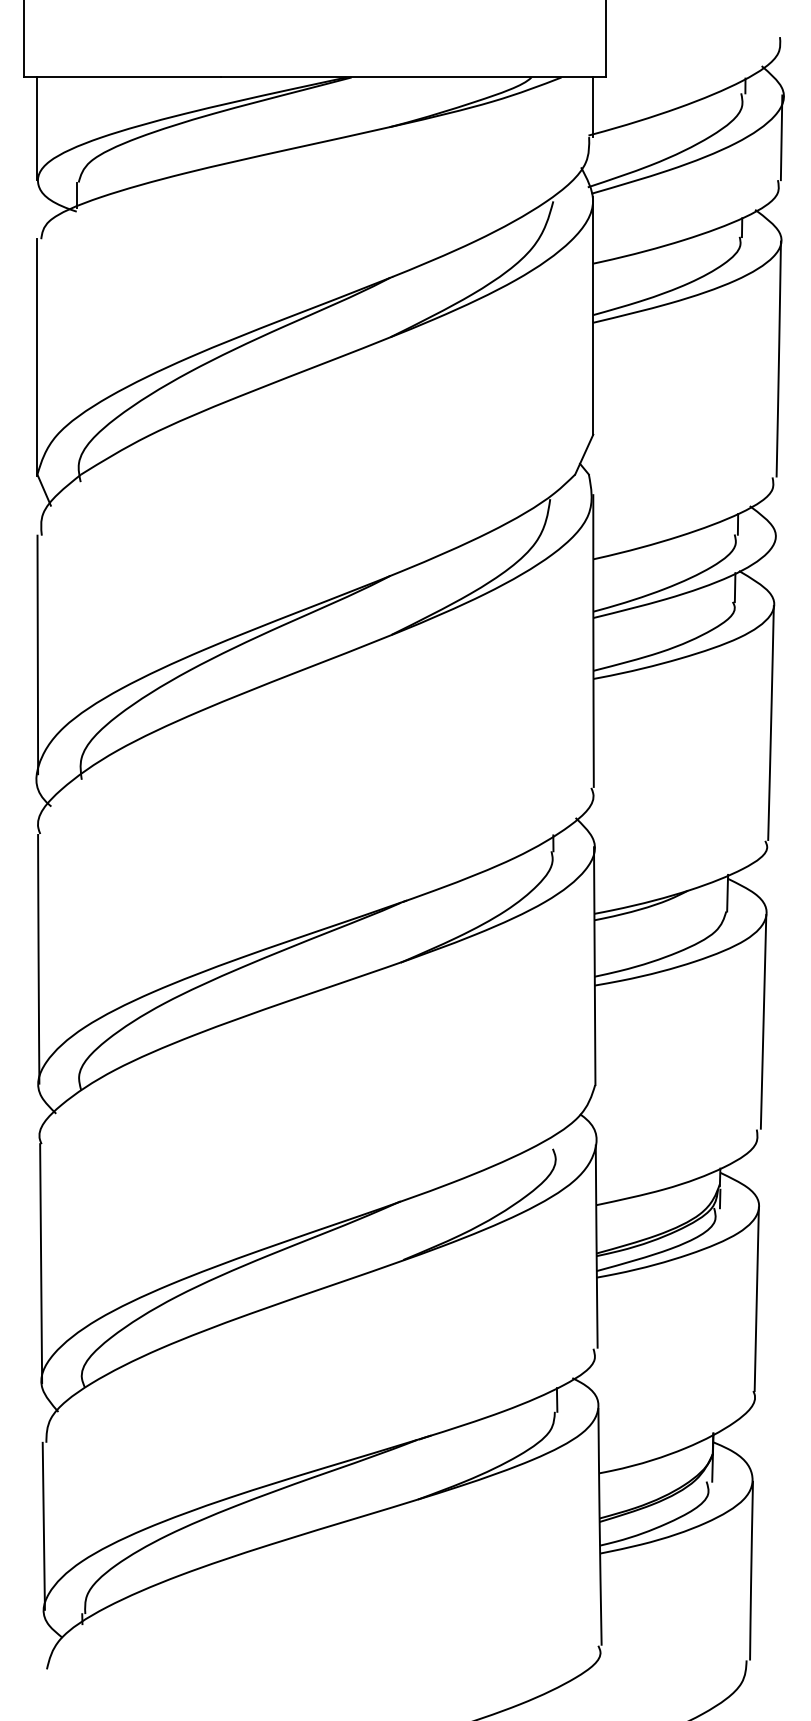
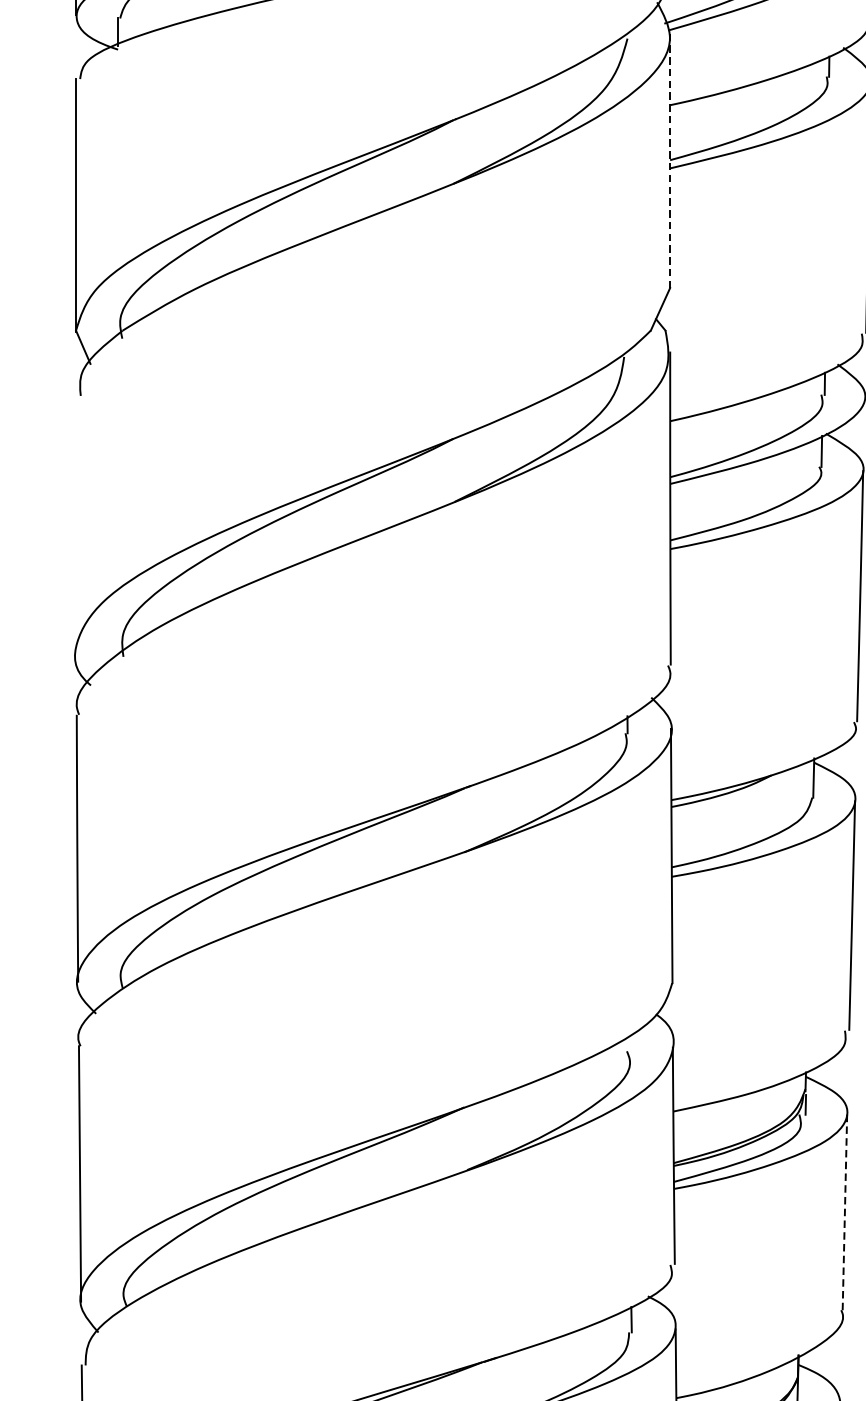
line: (593, 315) -> (670, 160), solid -> dashed
line: (37, 654) -> (76, 522), removed
line: (756, 1299) -> (844, 1212), solid -> dashed

